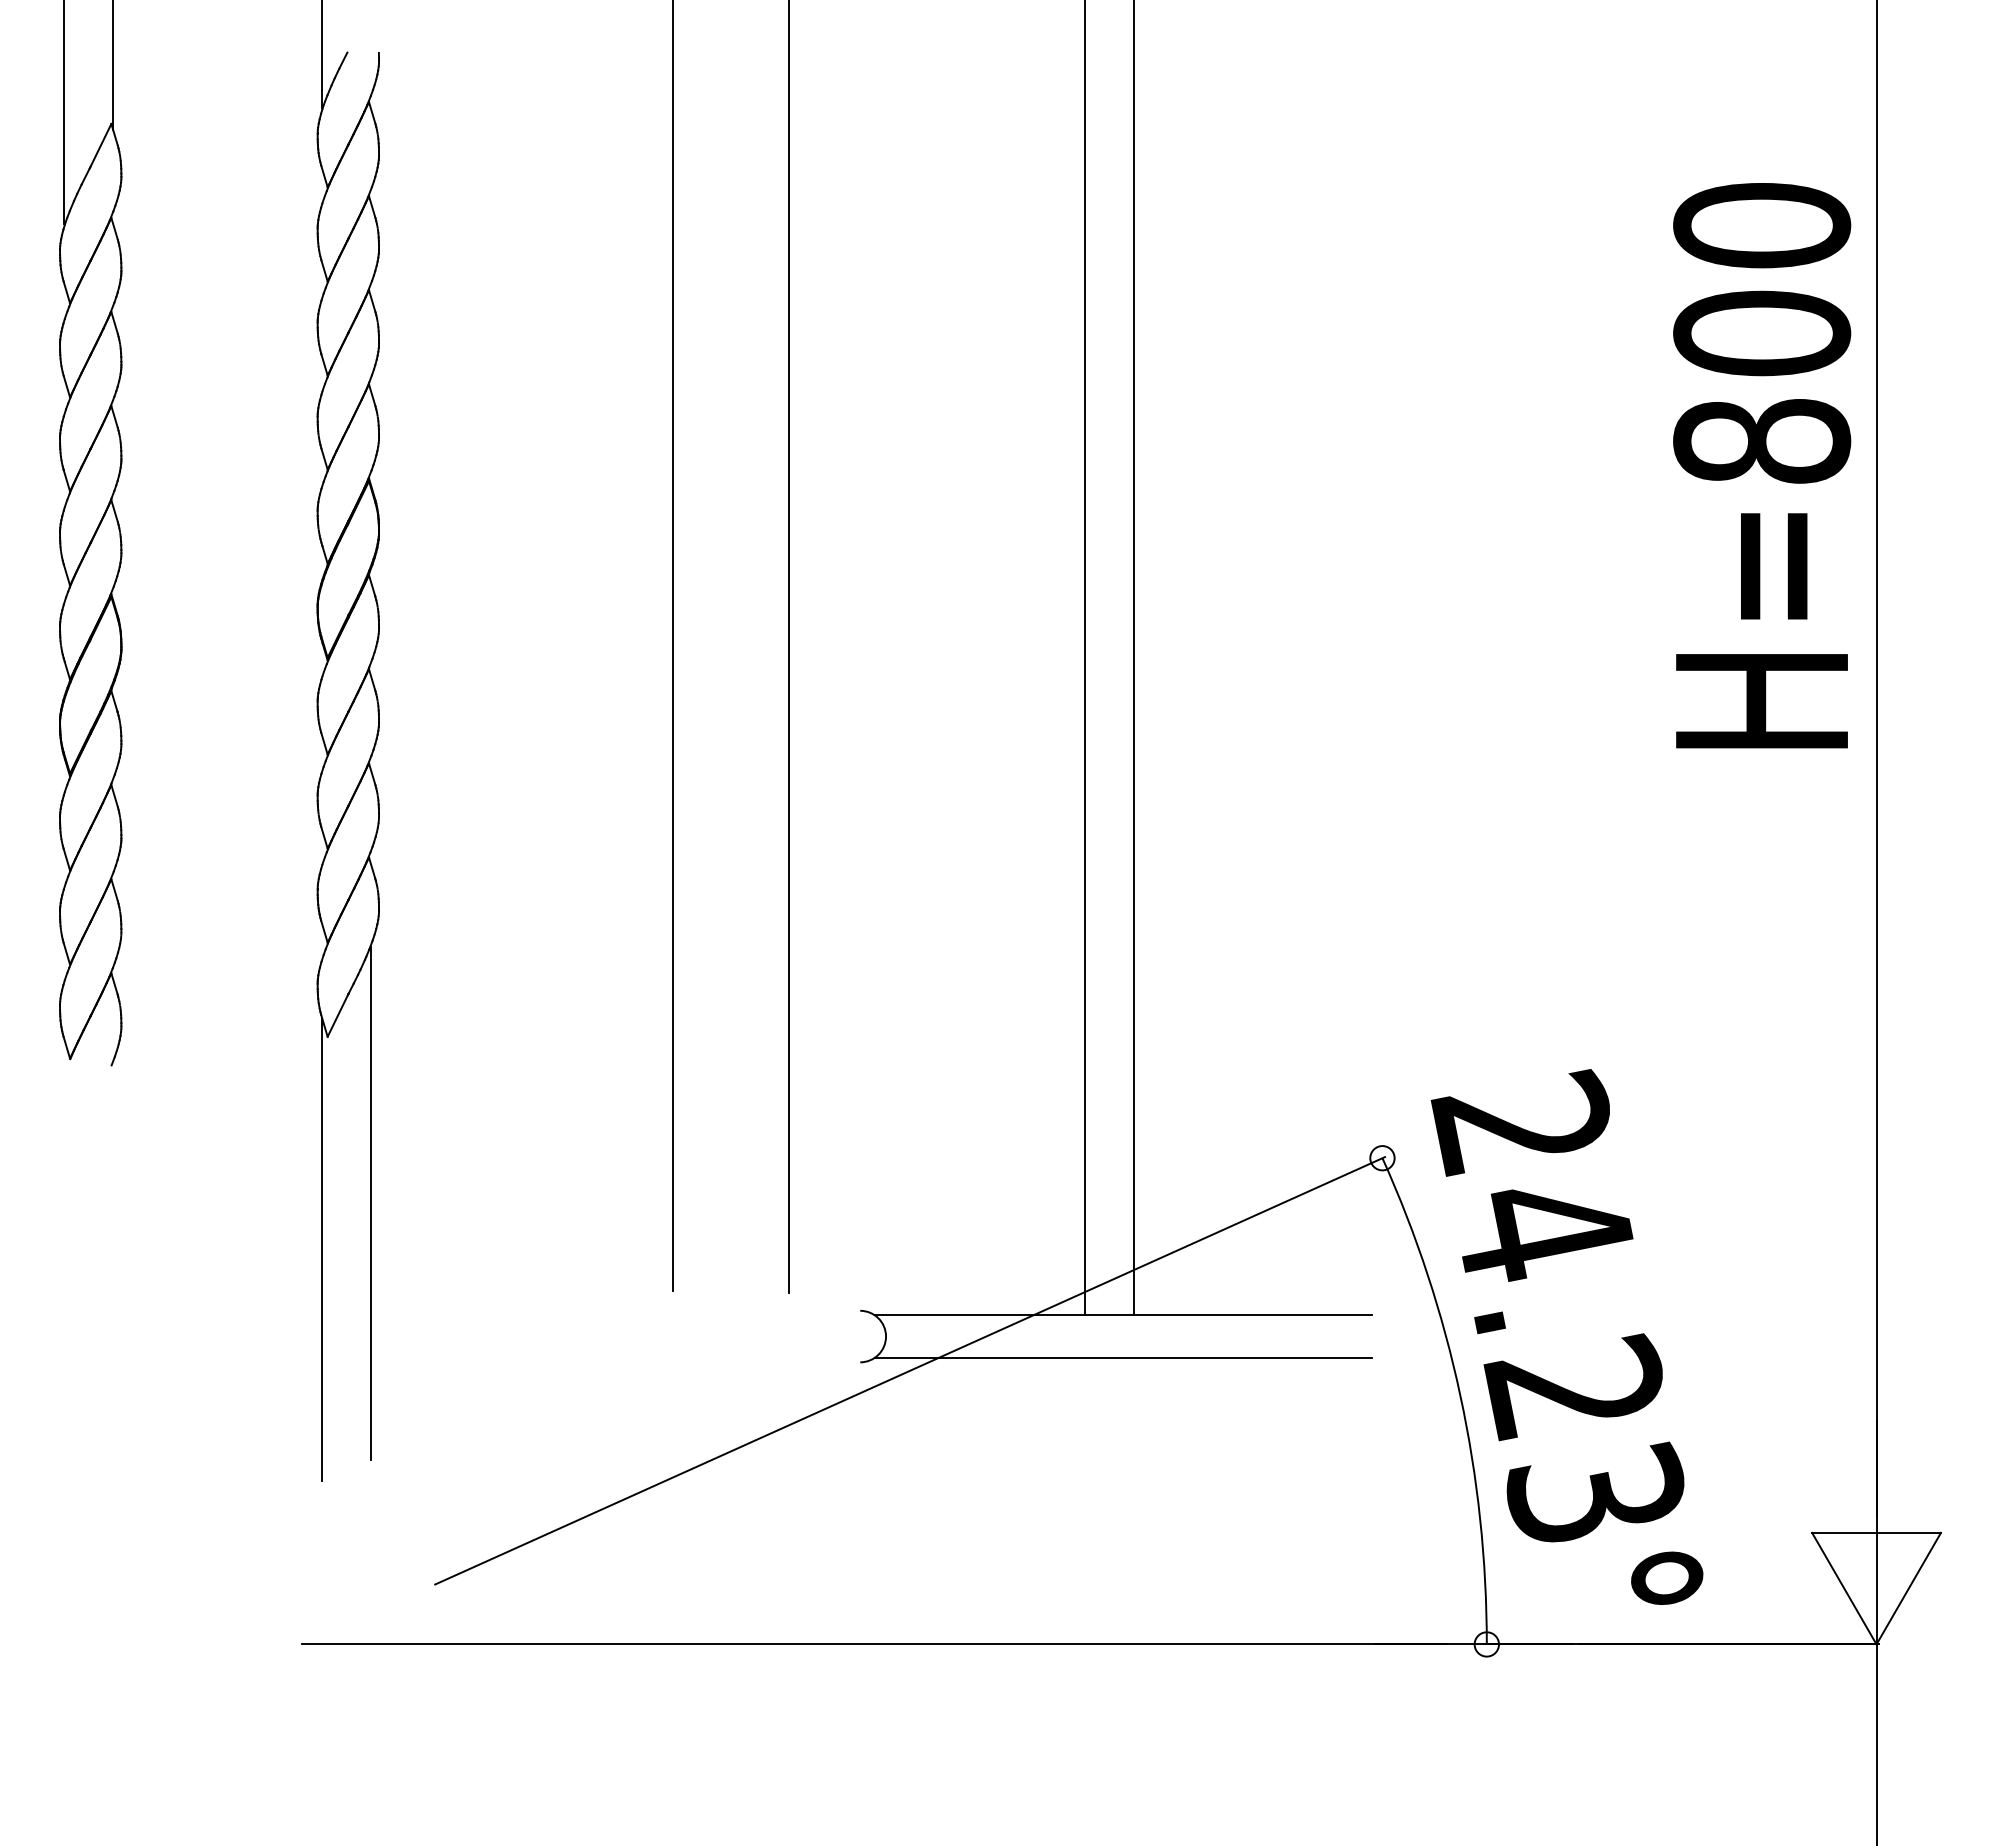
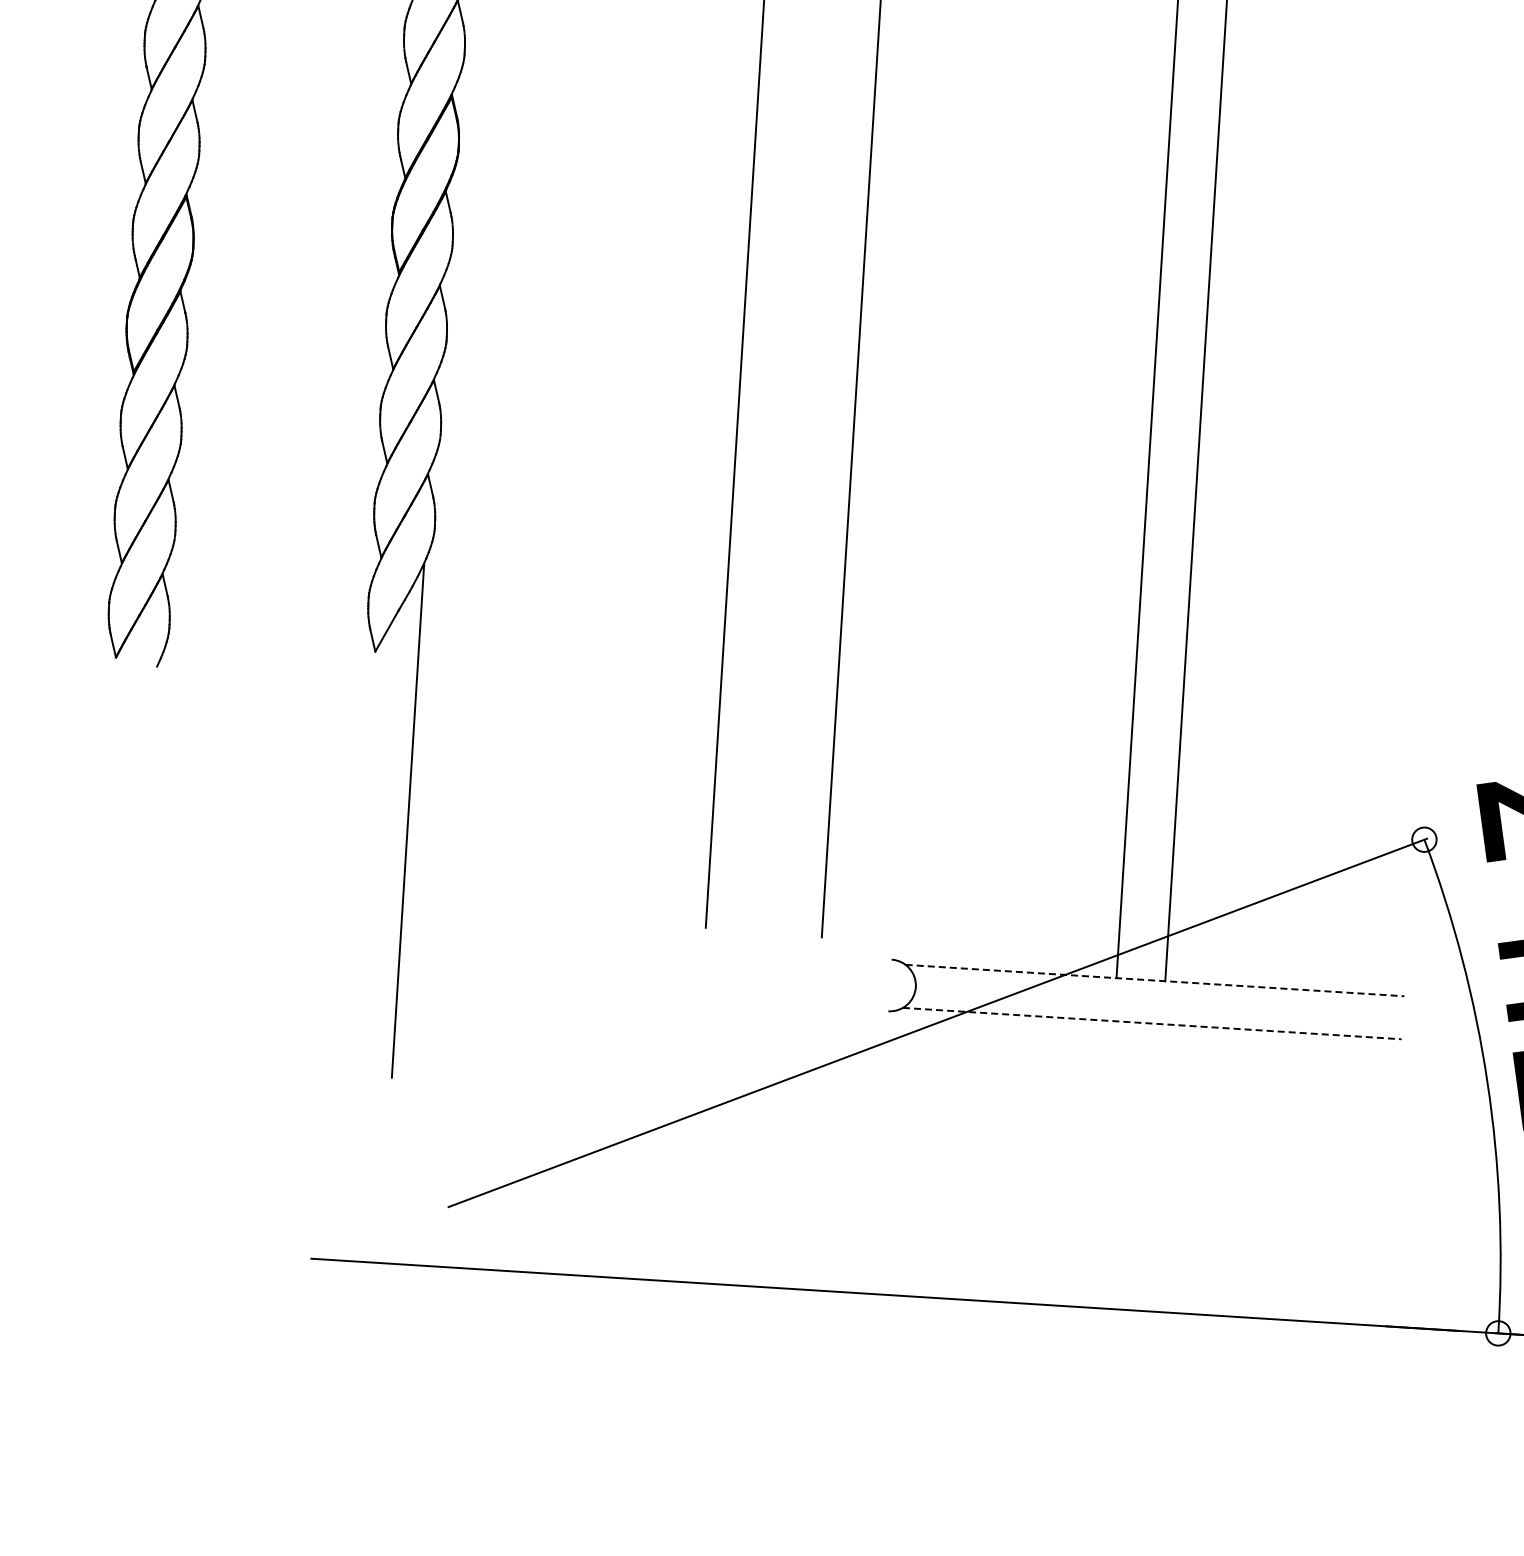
line: (322, 1249) -> (356, 864), removed
line: (1123, 1315) -> (1155, 980), solid -> dashed
line: (1123, 1358) -> (1152, 1024), solid -> dashed

